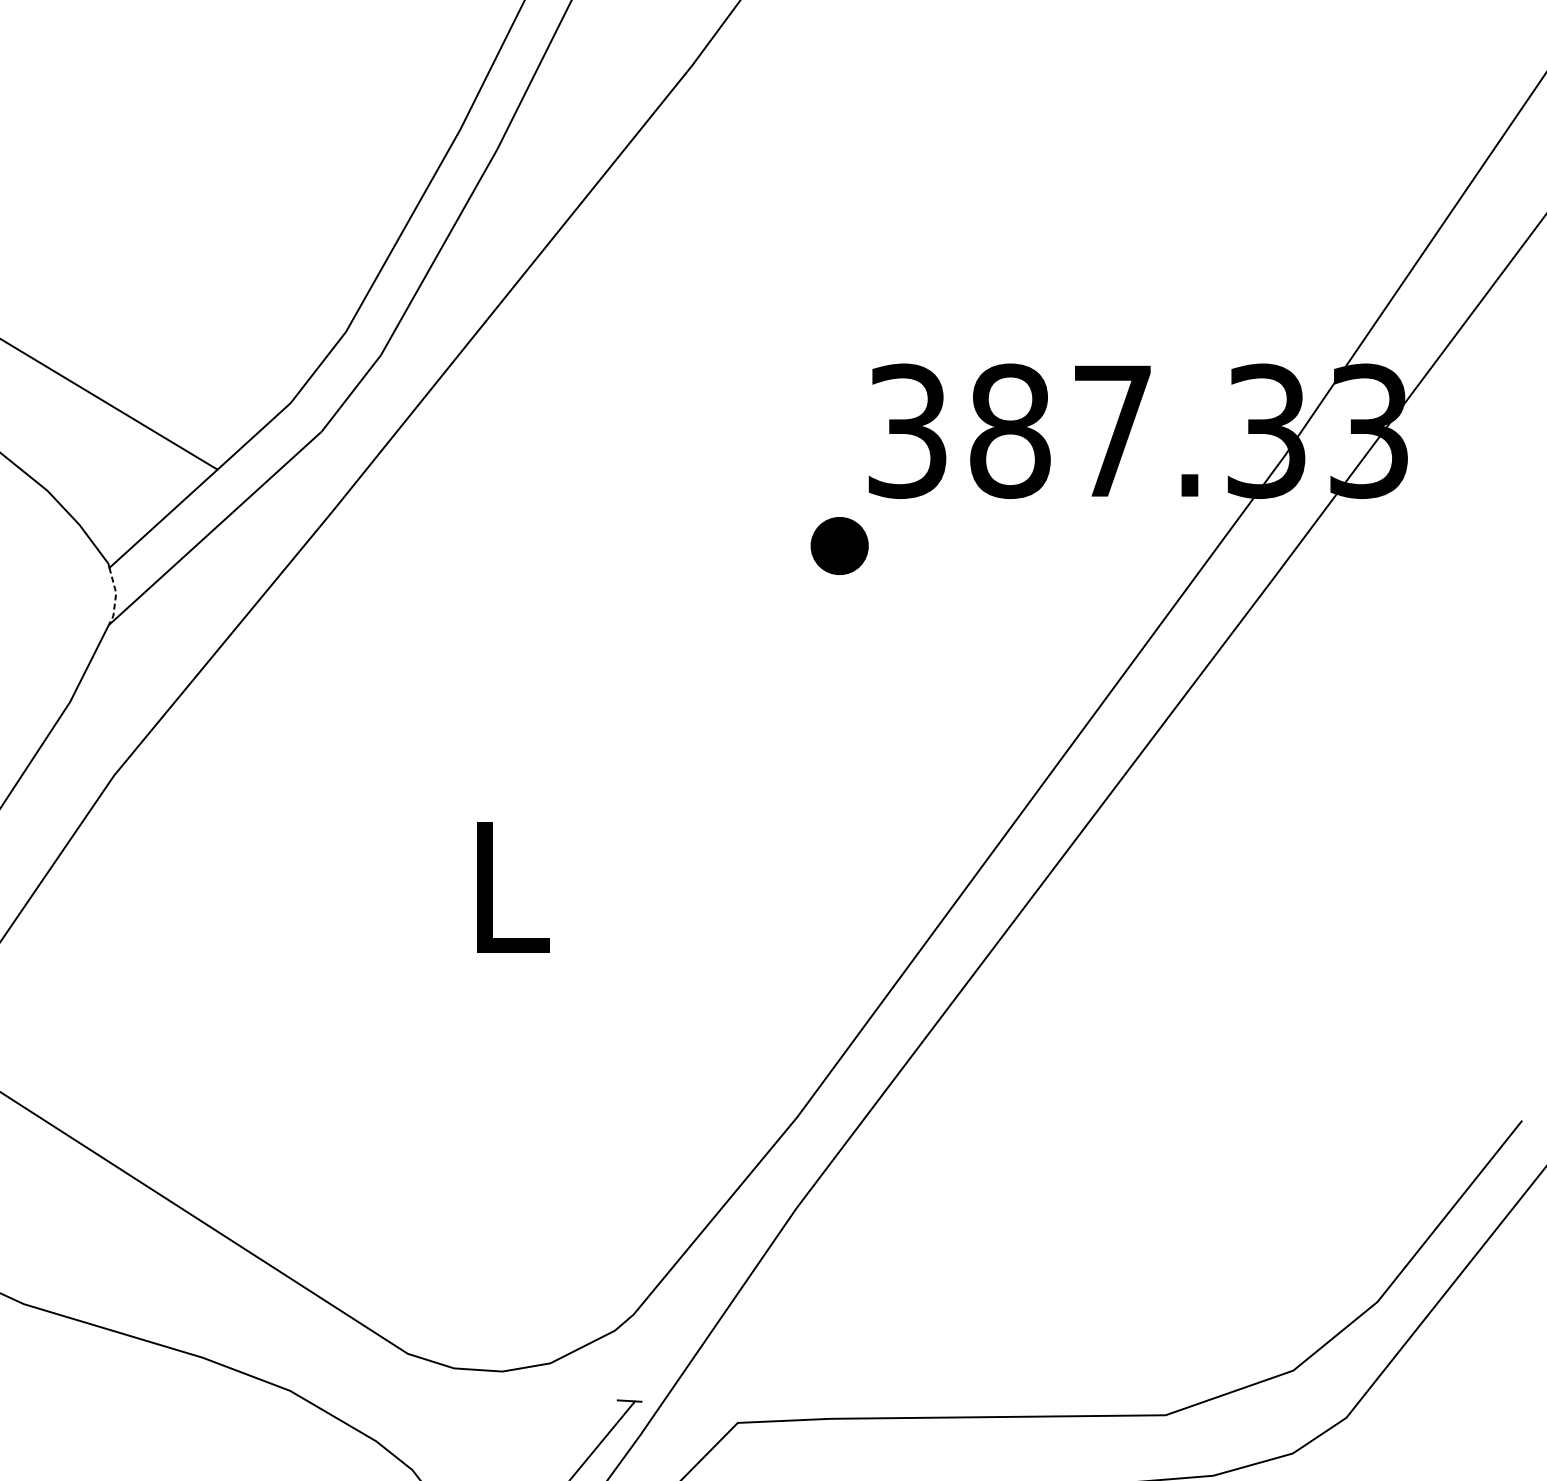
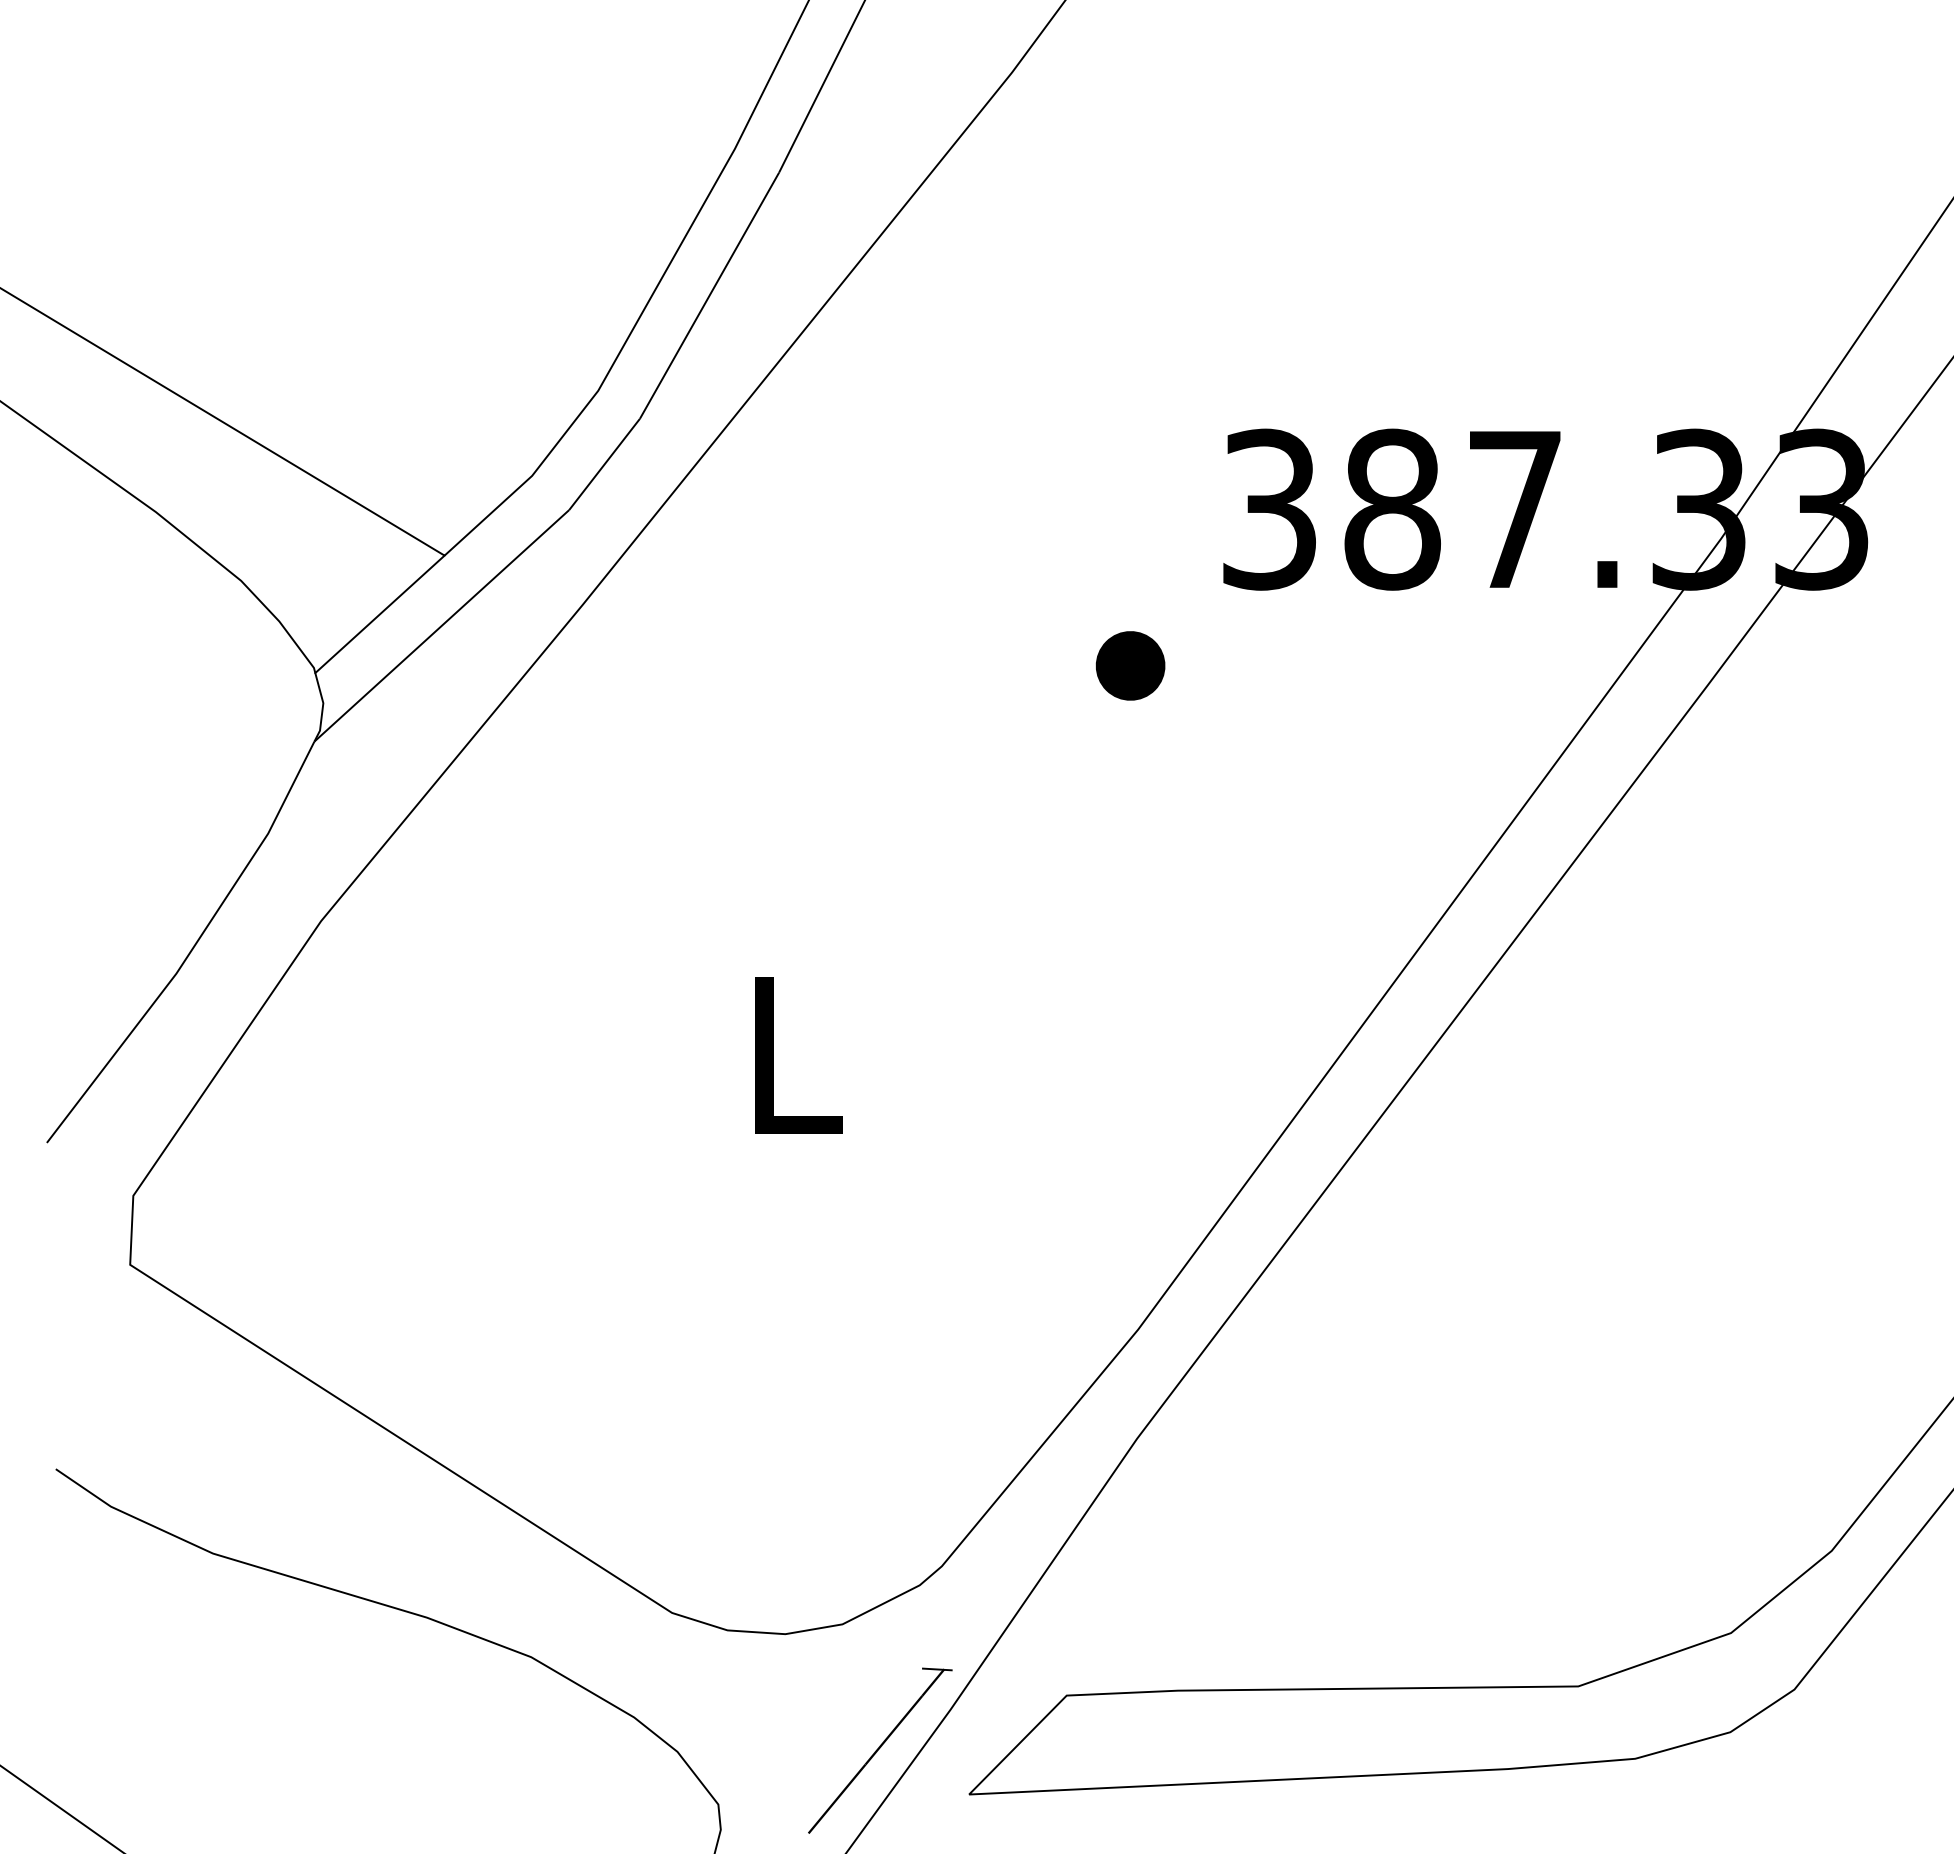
part: (839, 545) -> (1130, 665), moved
line: (115, 597) -> (322, 708), dashed -> solid

